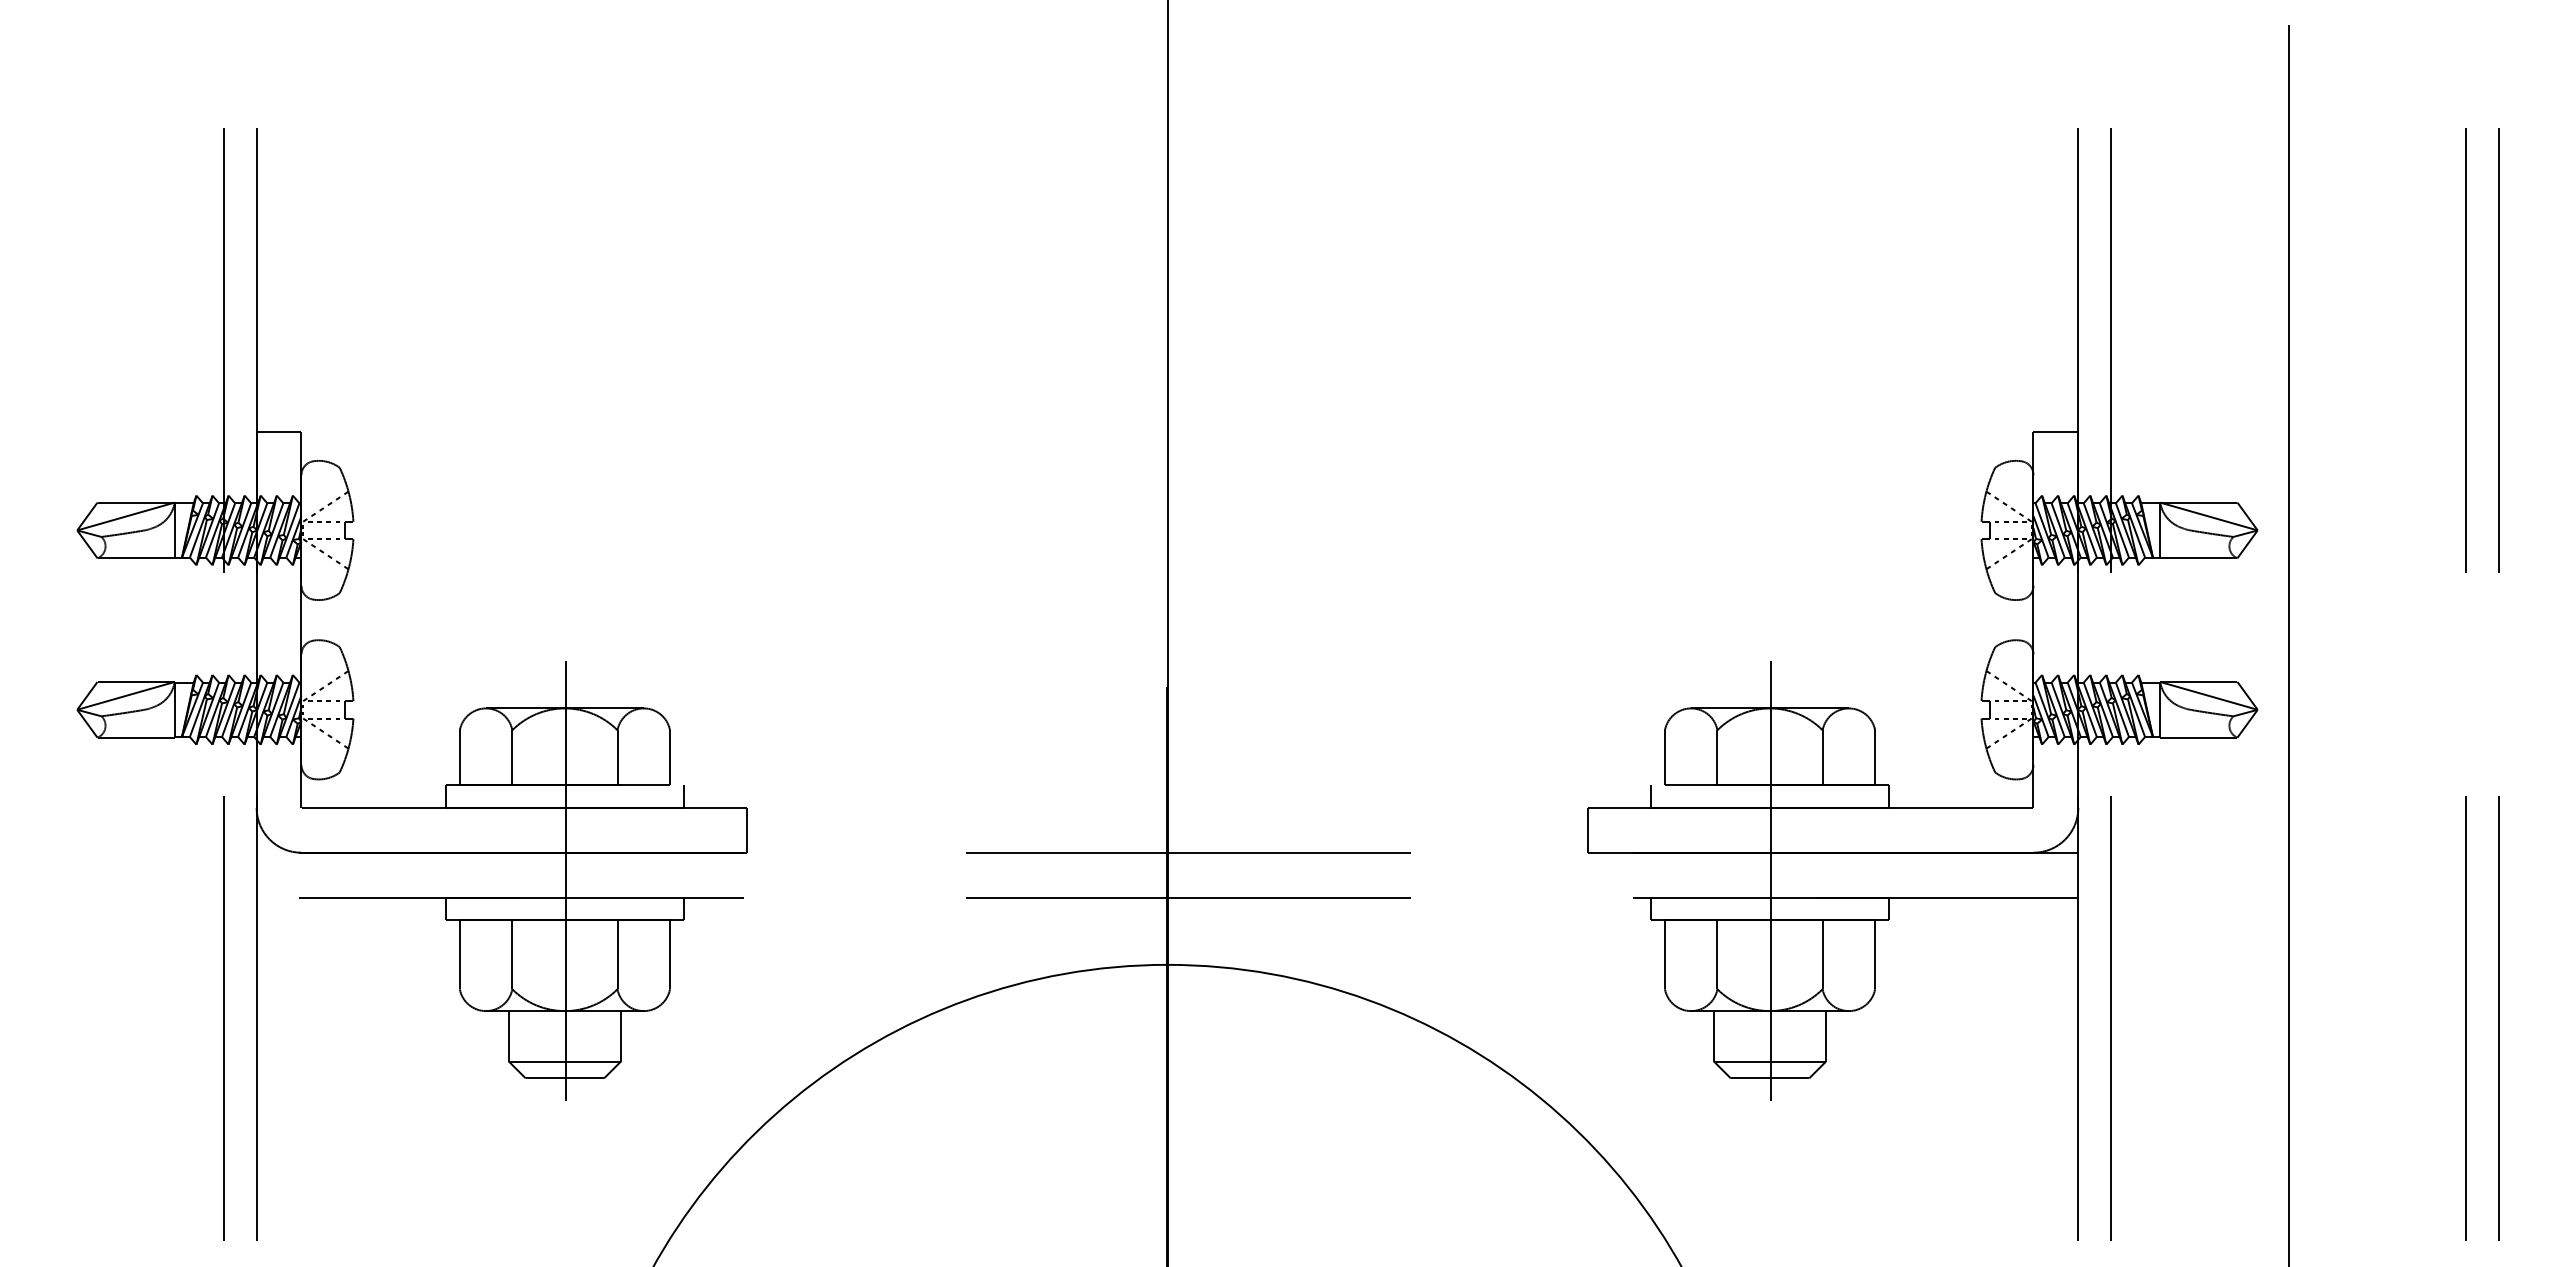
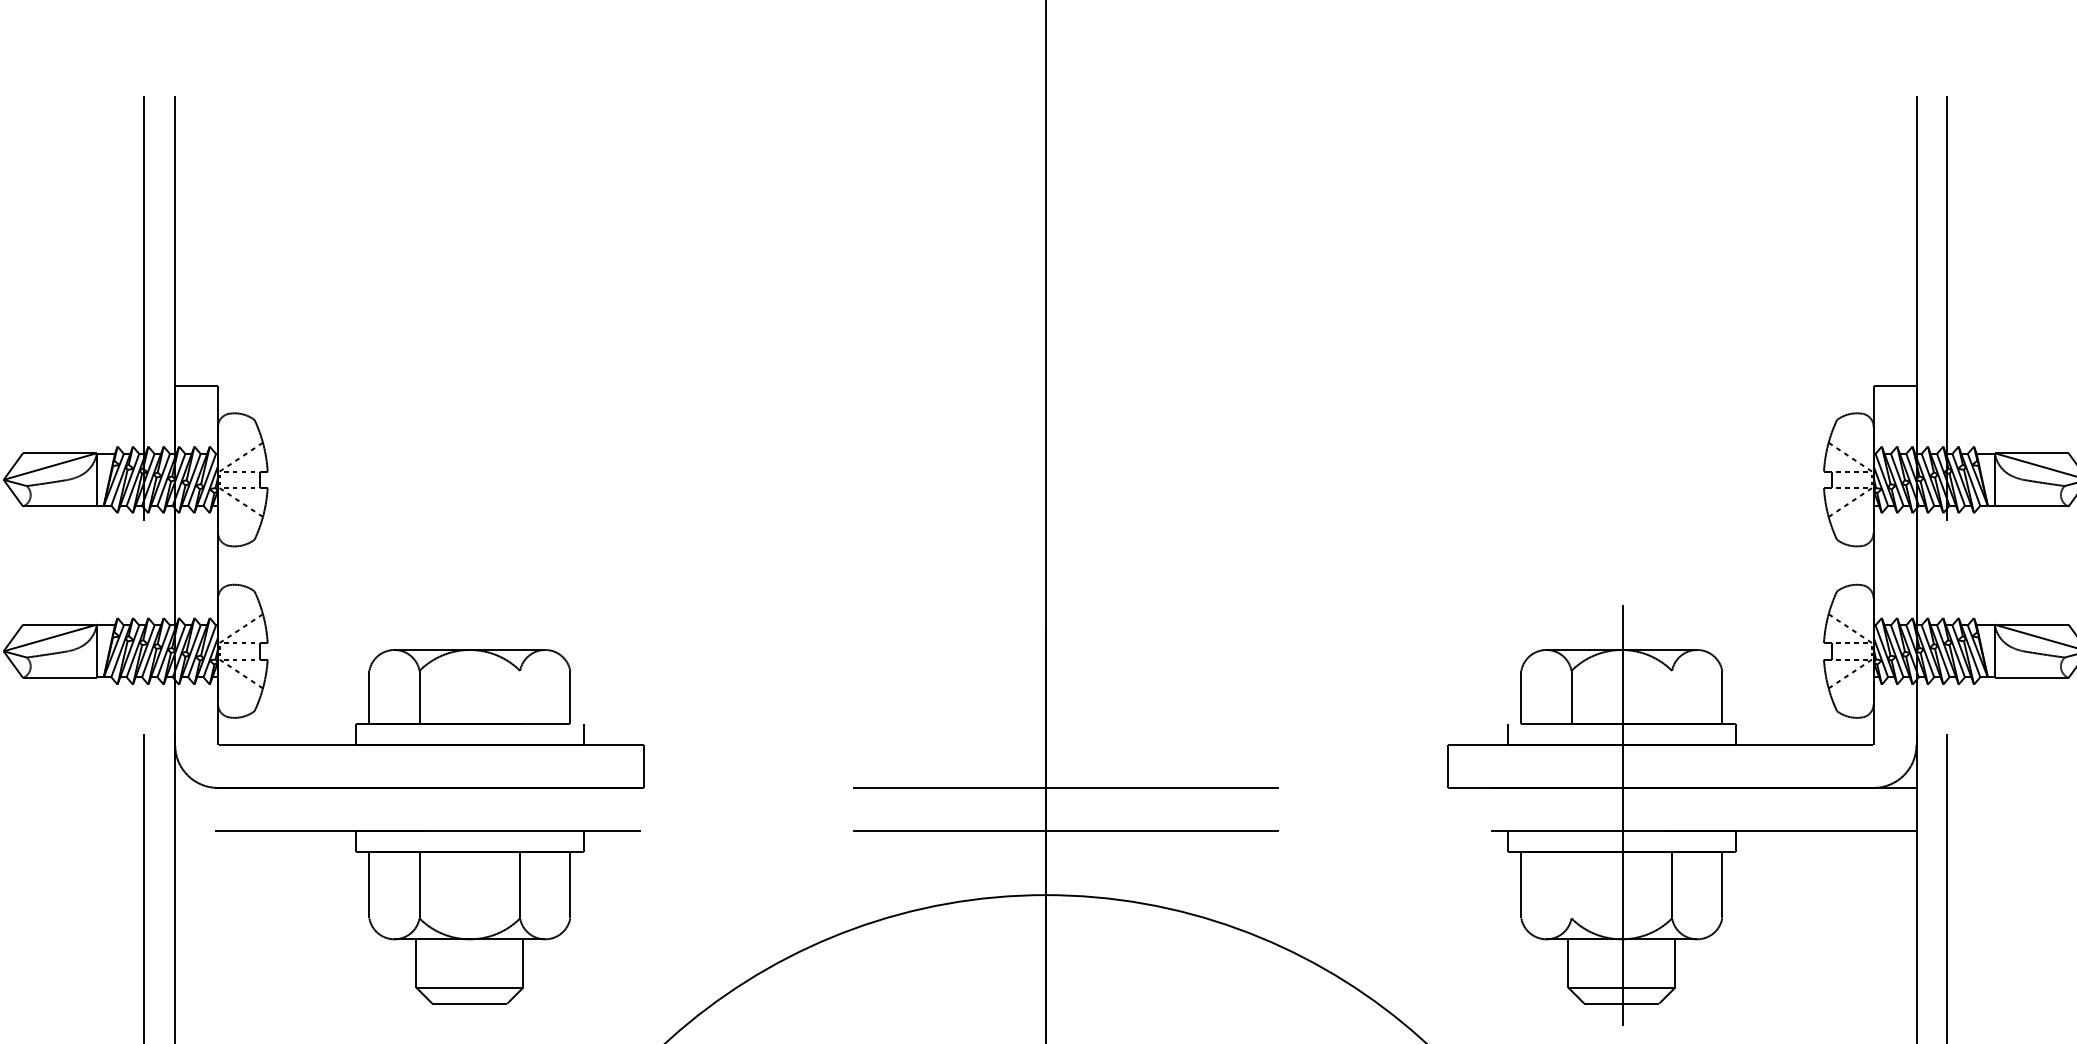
line: (617, 757) -> (520, 696), removed
line: (1822, 757) -> (1671, 696), removed
line: (566, 880) -> (471, 814), removed
line: (1717, 954) -> (1571, 885), removed

